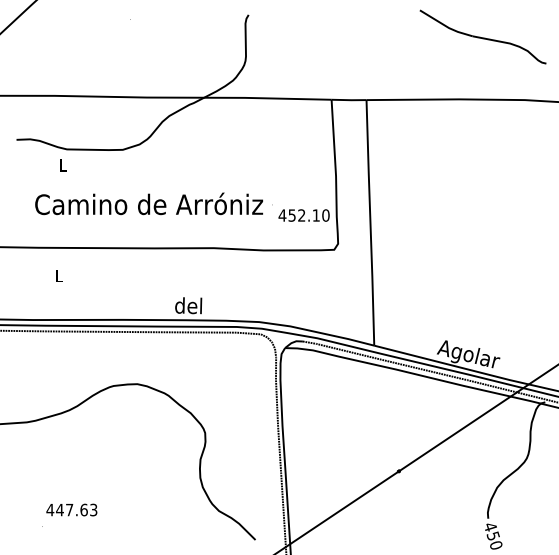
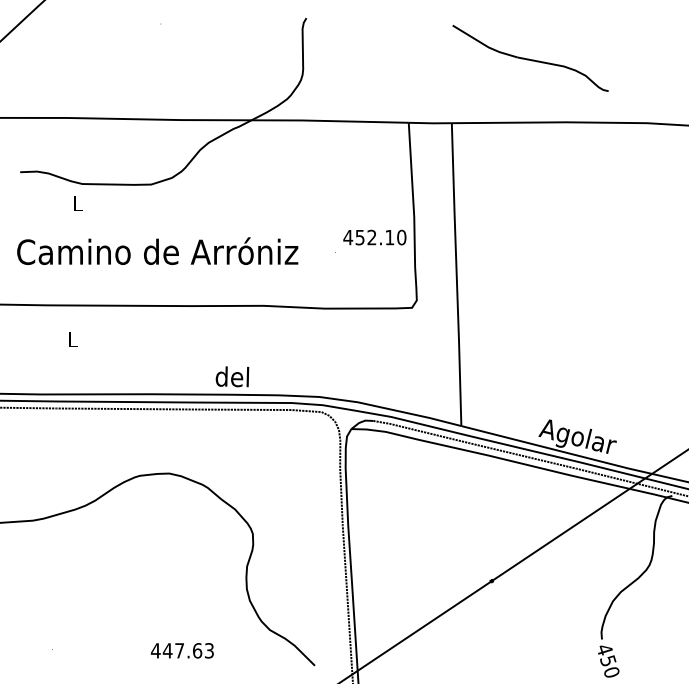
part: (483, 37) -> (530, 58), moved
text: (148, 203) -> (157, 250), moved
text: (303, 215) -> (374, 237), moved
text: (71, 509) -> (182, 650), moved

